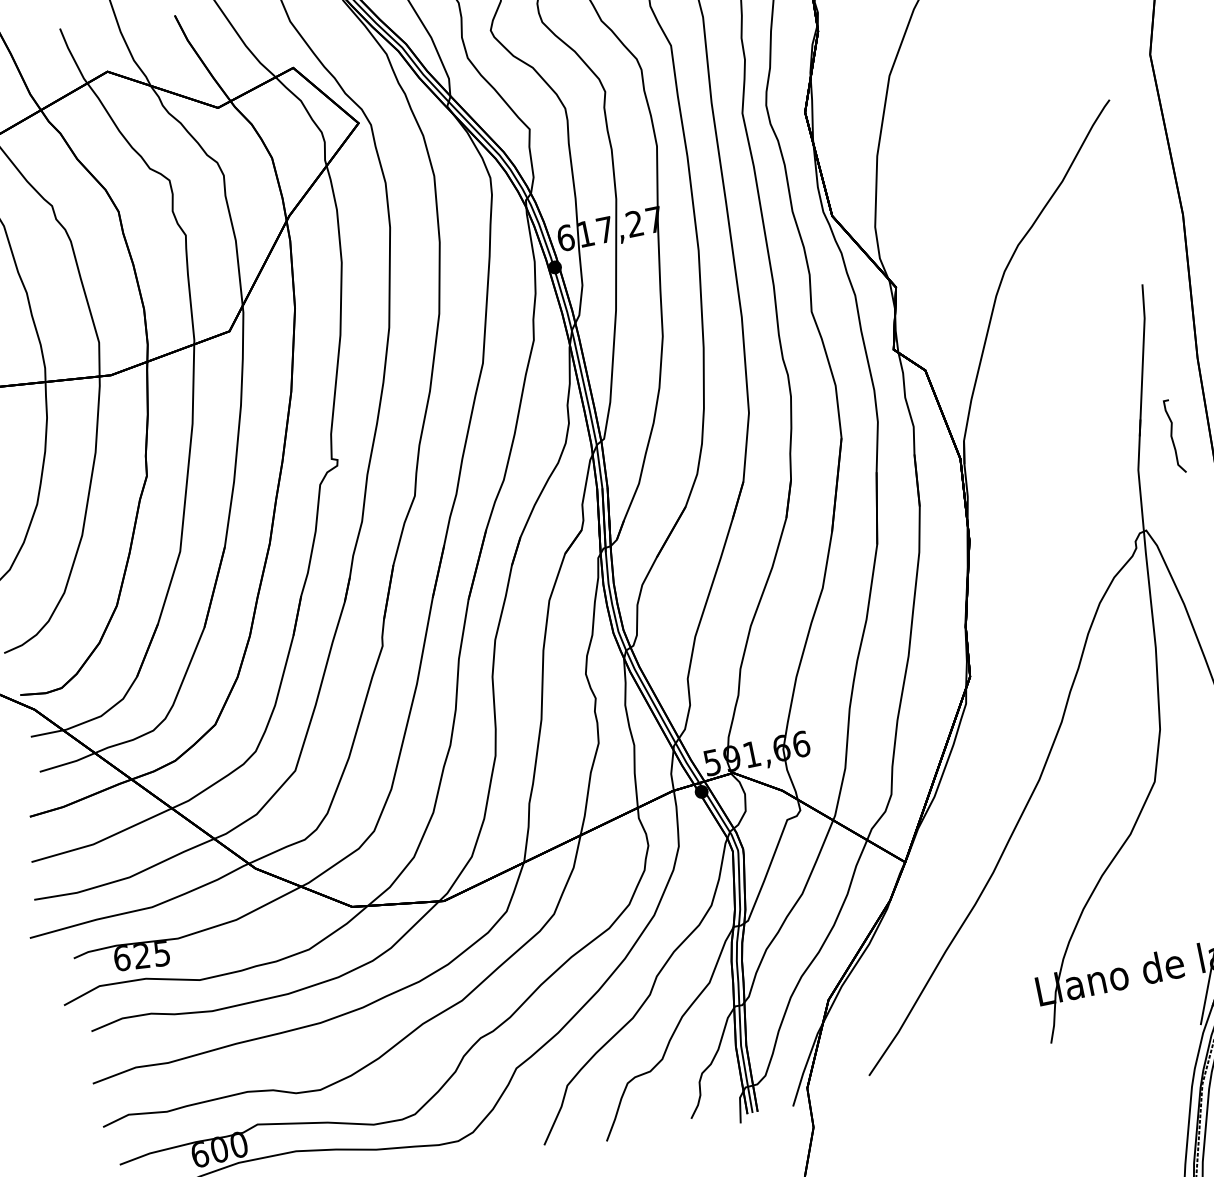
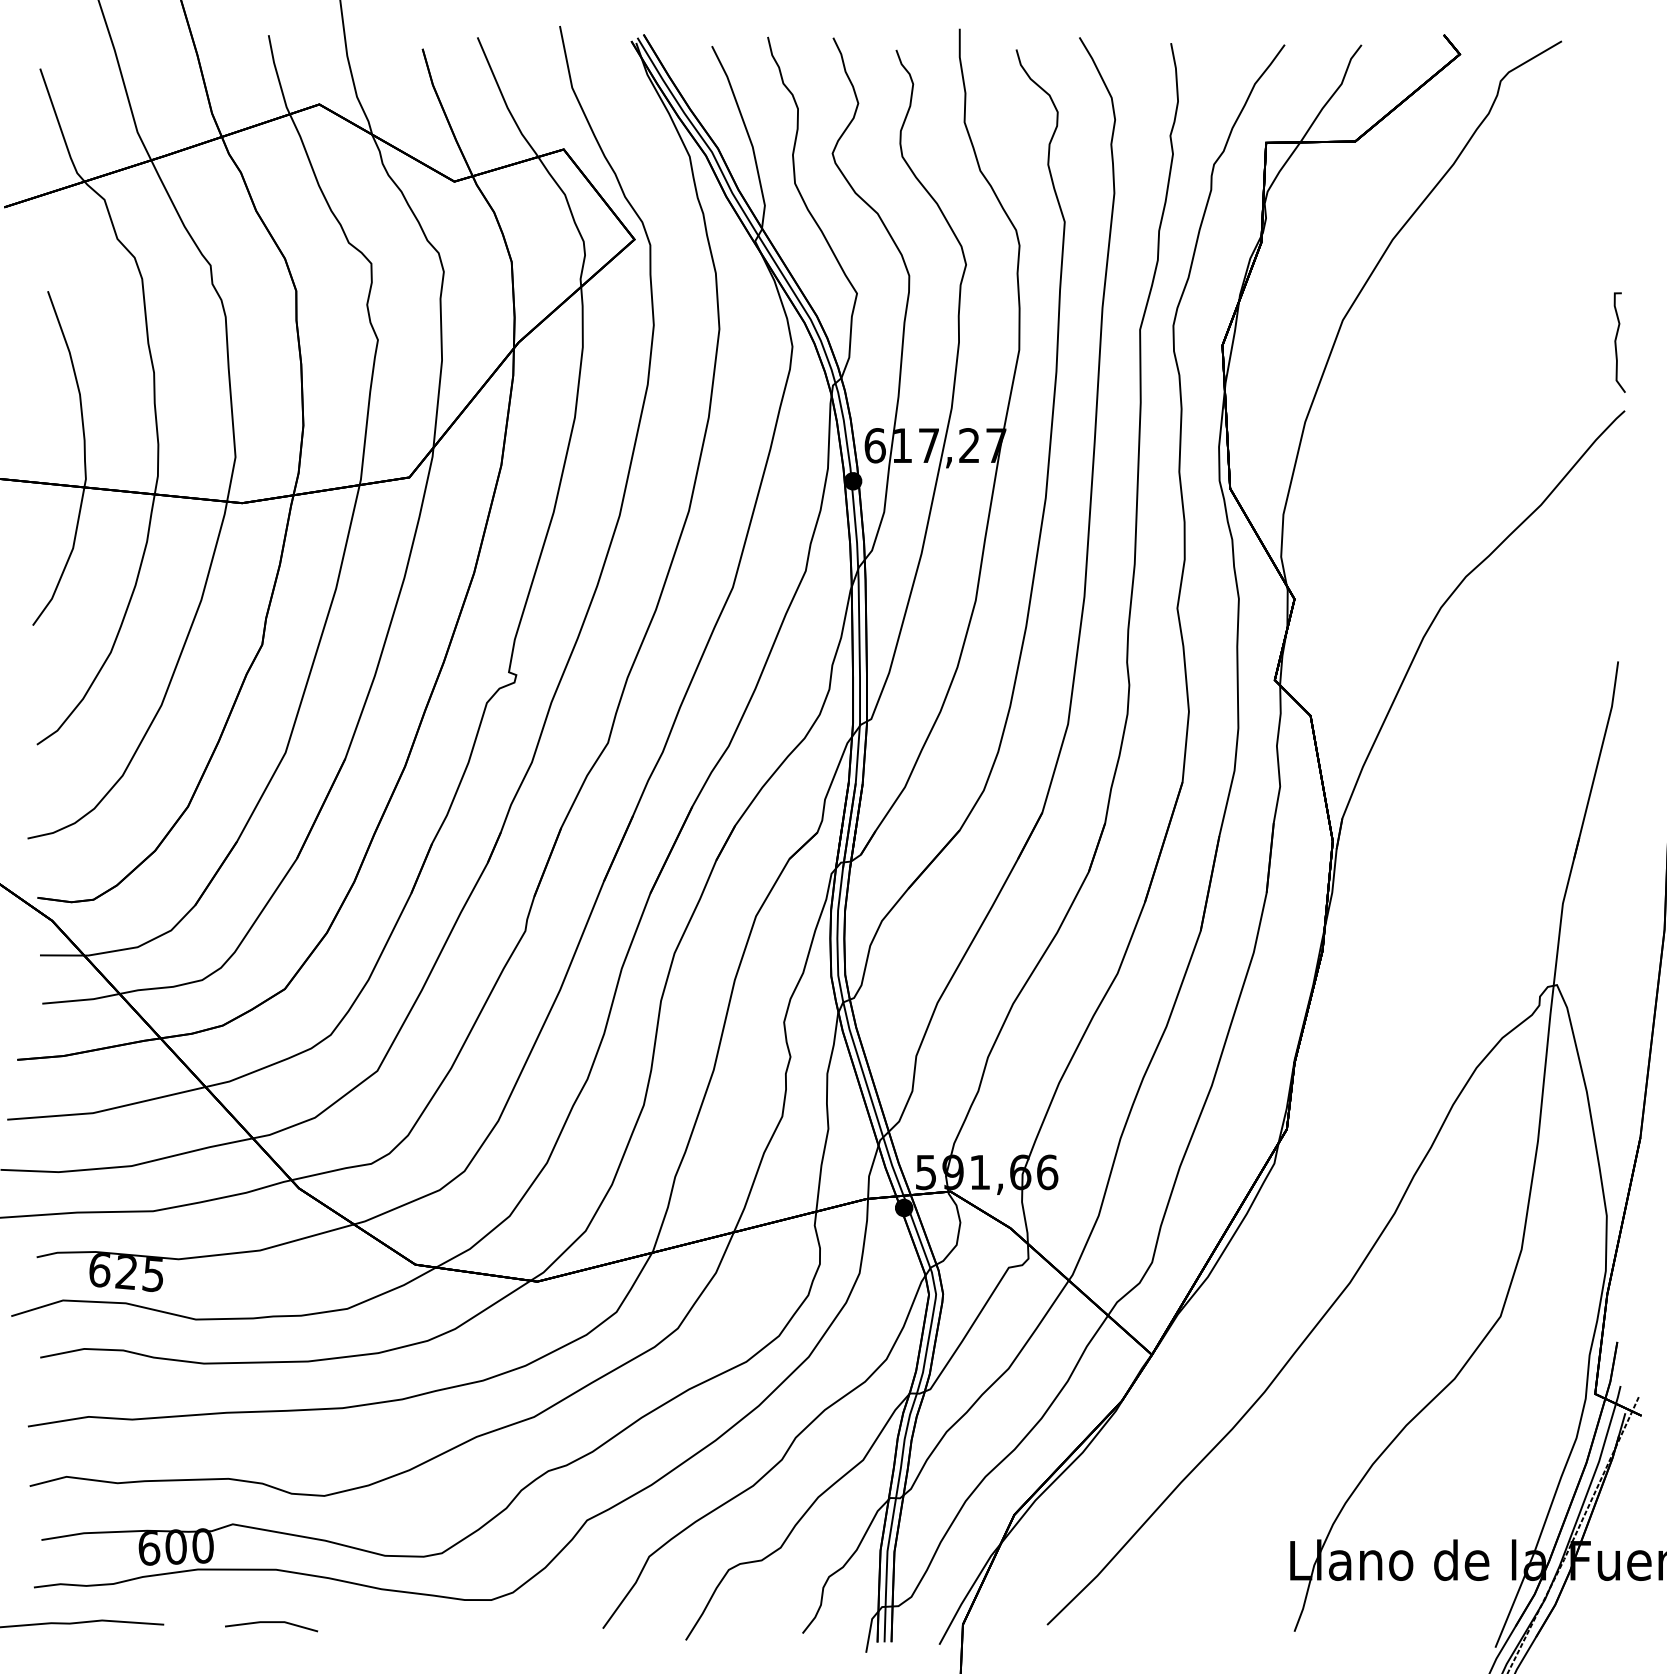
curve: (1172, 436) -> (1616, 342), moved

